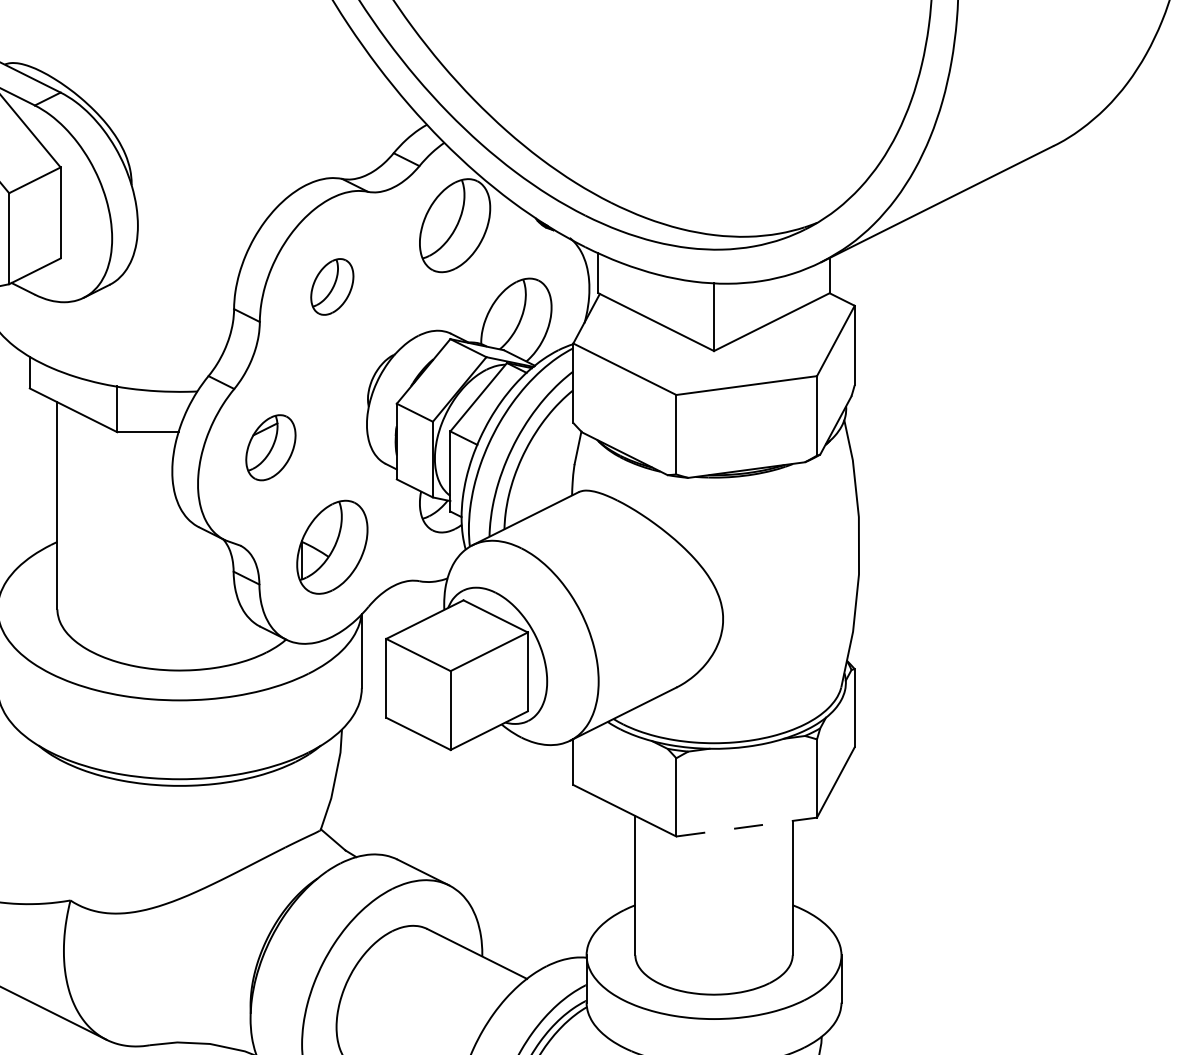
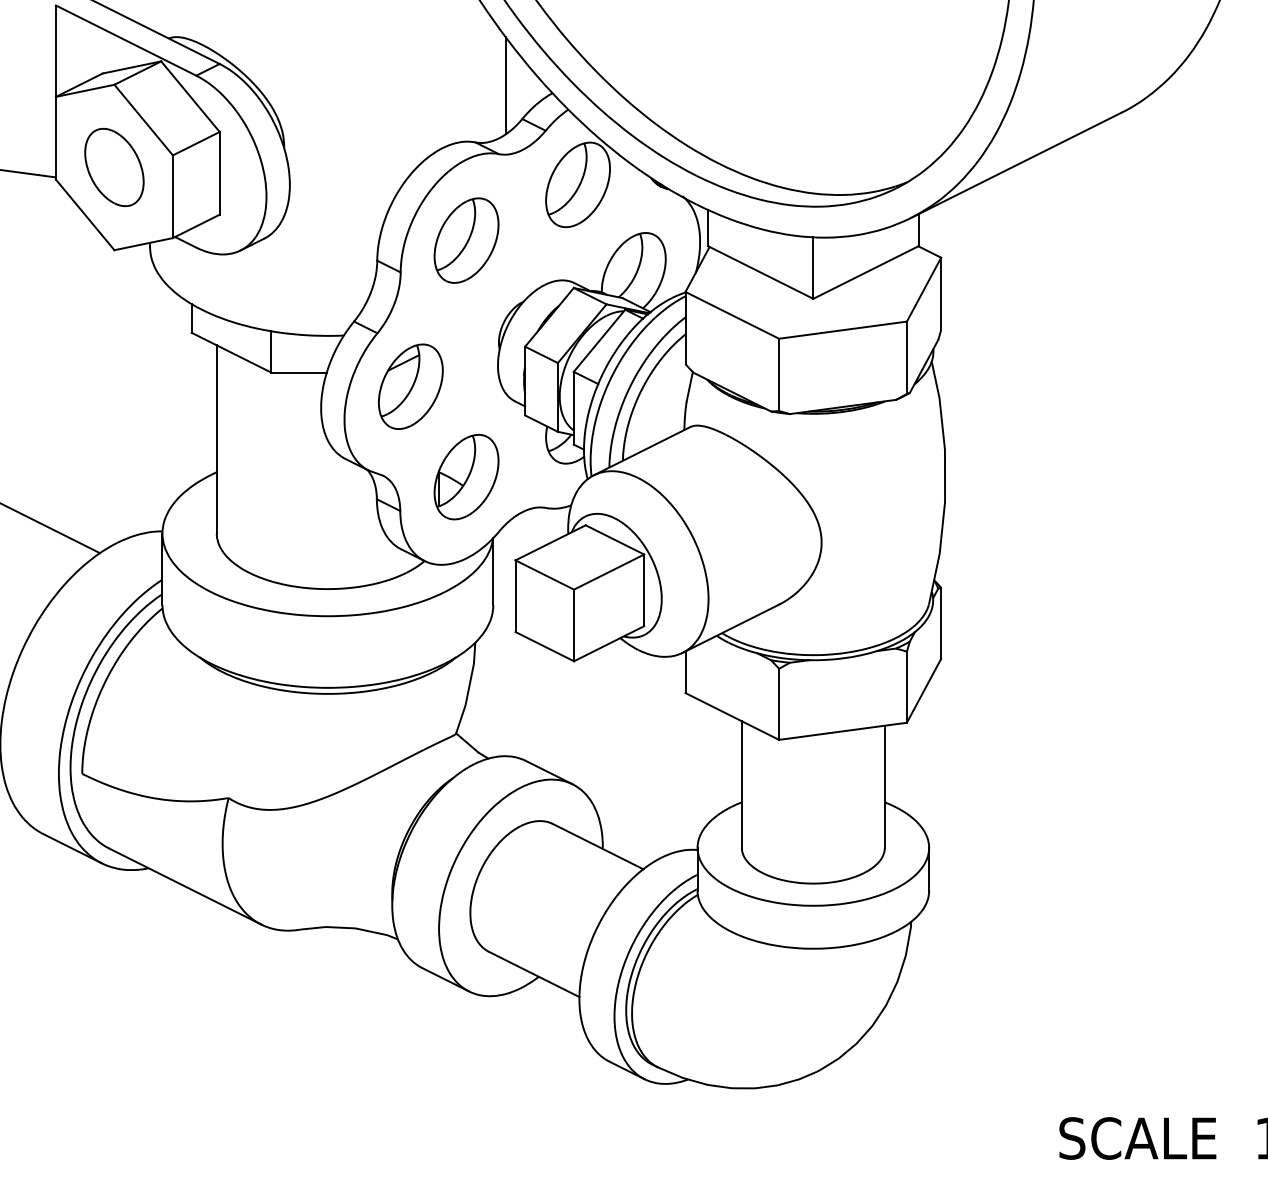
line: (375, 116) -> (505, 85), added
part: (332, 286) -> (466, 240), size x1.67
part: (270, 447) -> (410, 386), size x1.43
line: (747, 827) -> (843, 731), dashed -> solid

